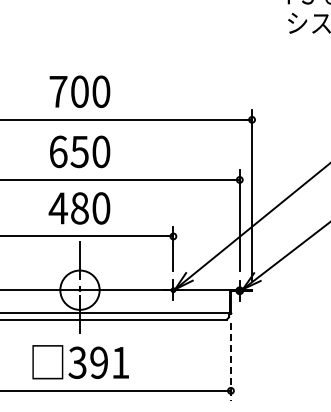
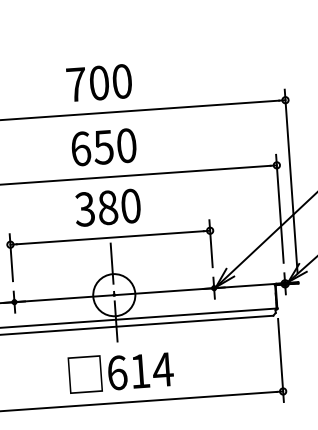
text: (57, 208) -> (84, 209), 480 -> 380
line: (230, 361) -> (280, 360), dashed -> solid
text: (99, 362) -> (140, 370), 391 -> 614

